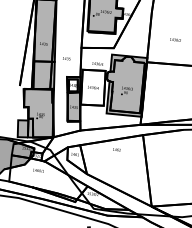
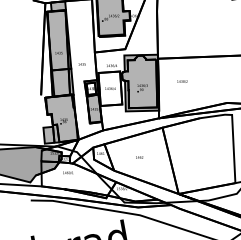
text: (175, 39) -> (182, 81), moved
text: (116, 149) -> (139, 157), moved

